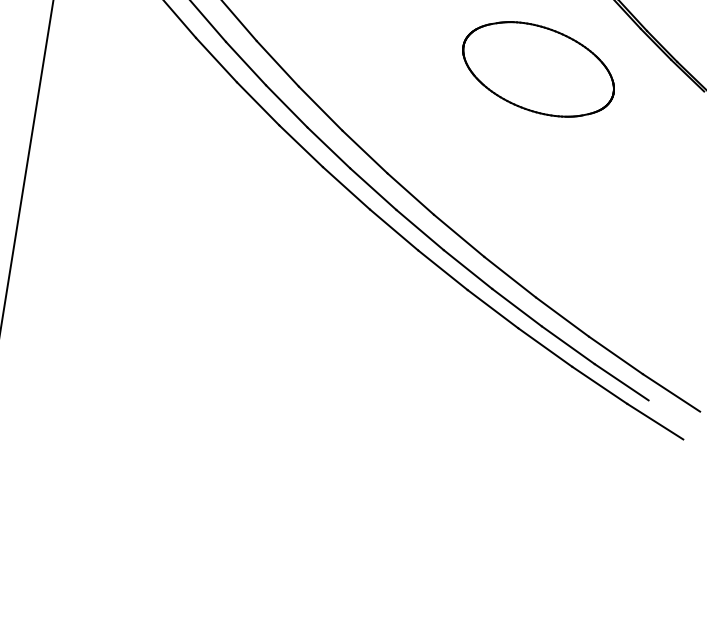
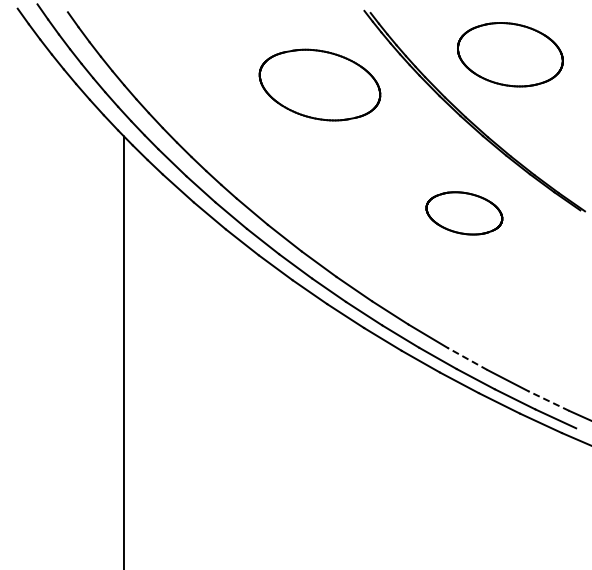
part: (538, 69) -> (464, 213), size x0.7
line: (509, 277) -> (467, 359), solid -> dashed
line: (615, 355) -> (548, 401), solid -> dashed

